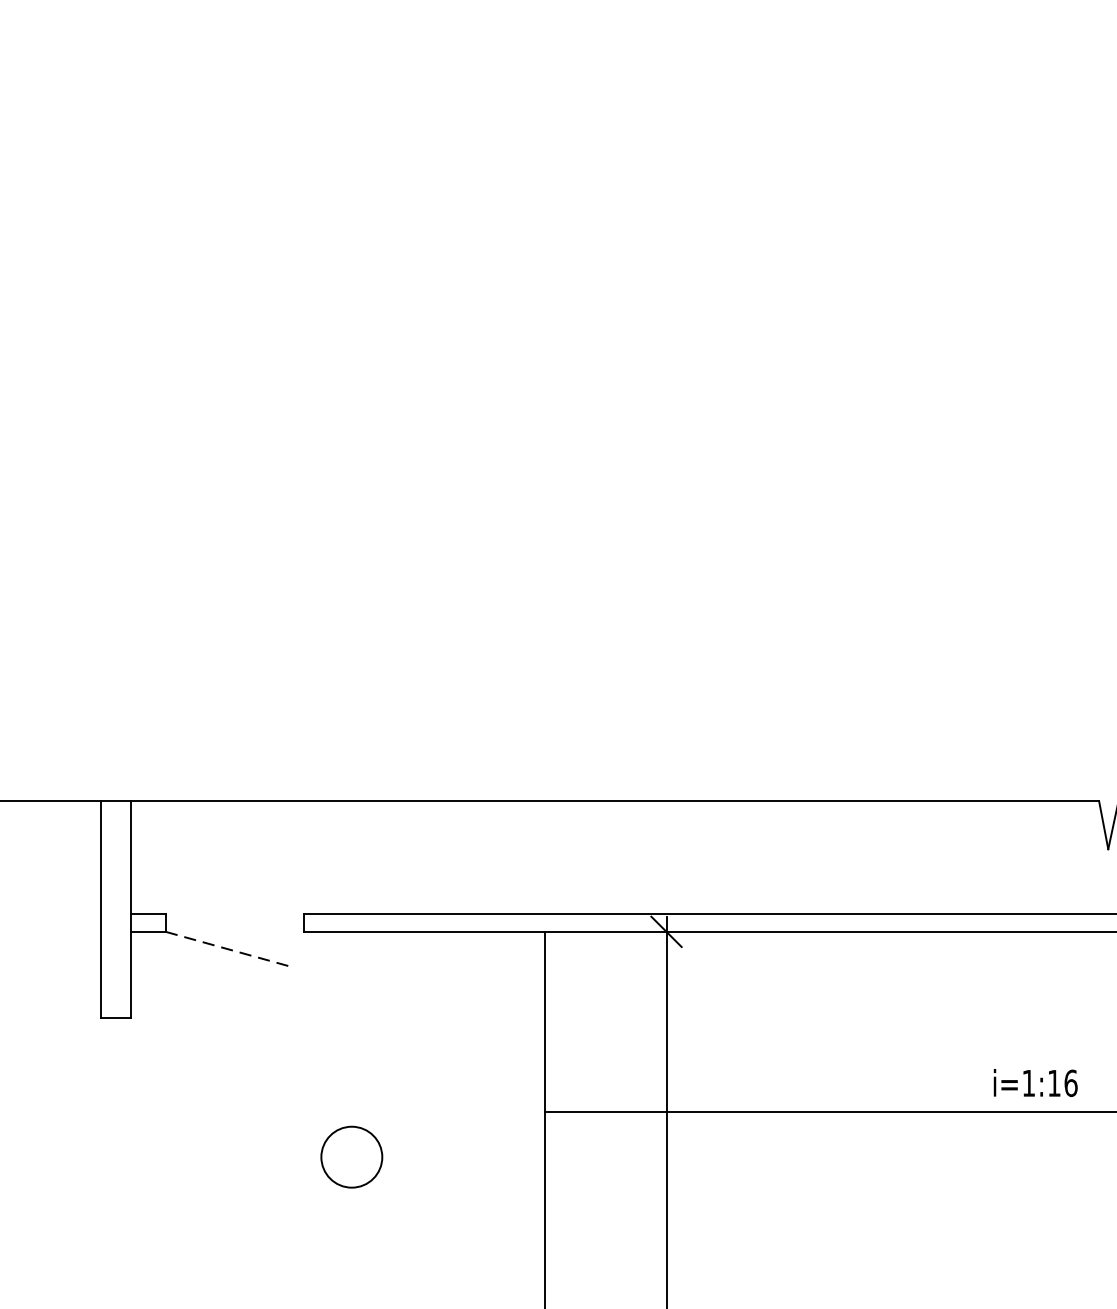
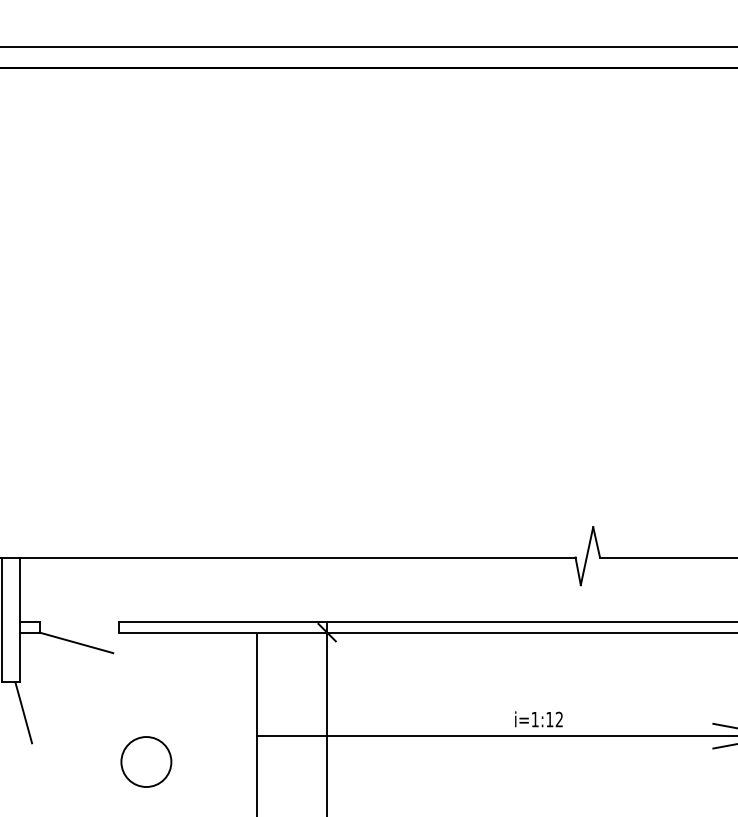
line: (230, 949) -> (76, 642), dashed -> solid
line: (137, 1070) -> (23, 712), added
text: (1071, 1083) -> (559, 719), i=1:16 -> i=1:12
circle: (351, 1156) -> (146, 761), size x1.43

